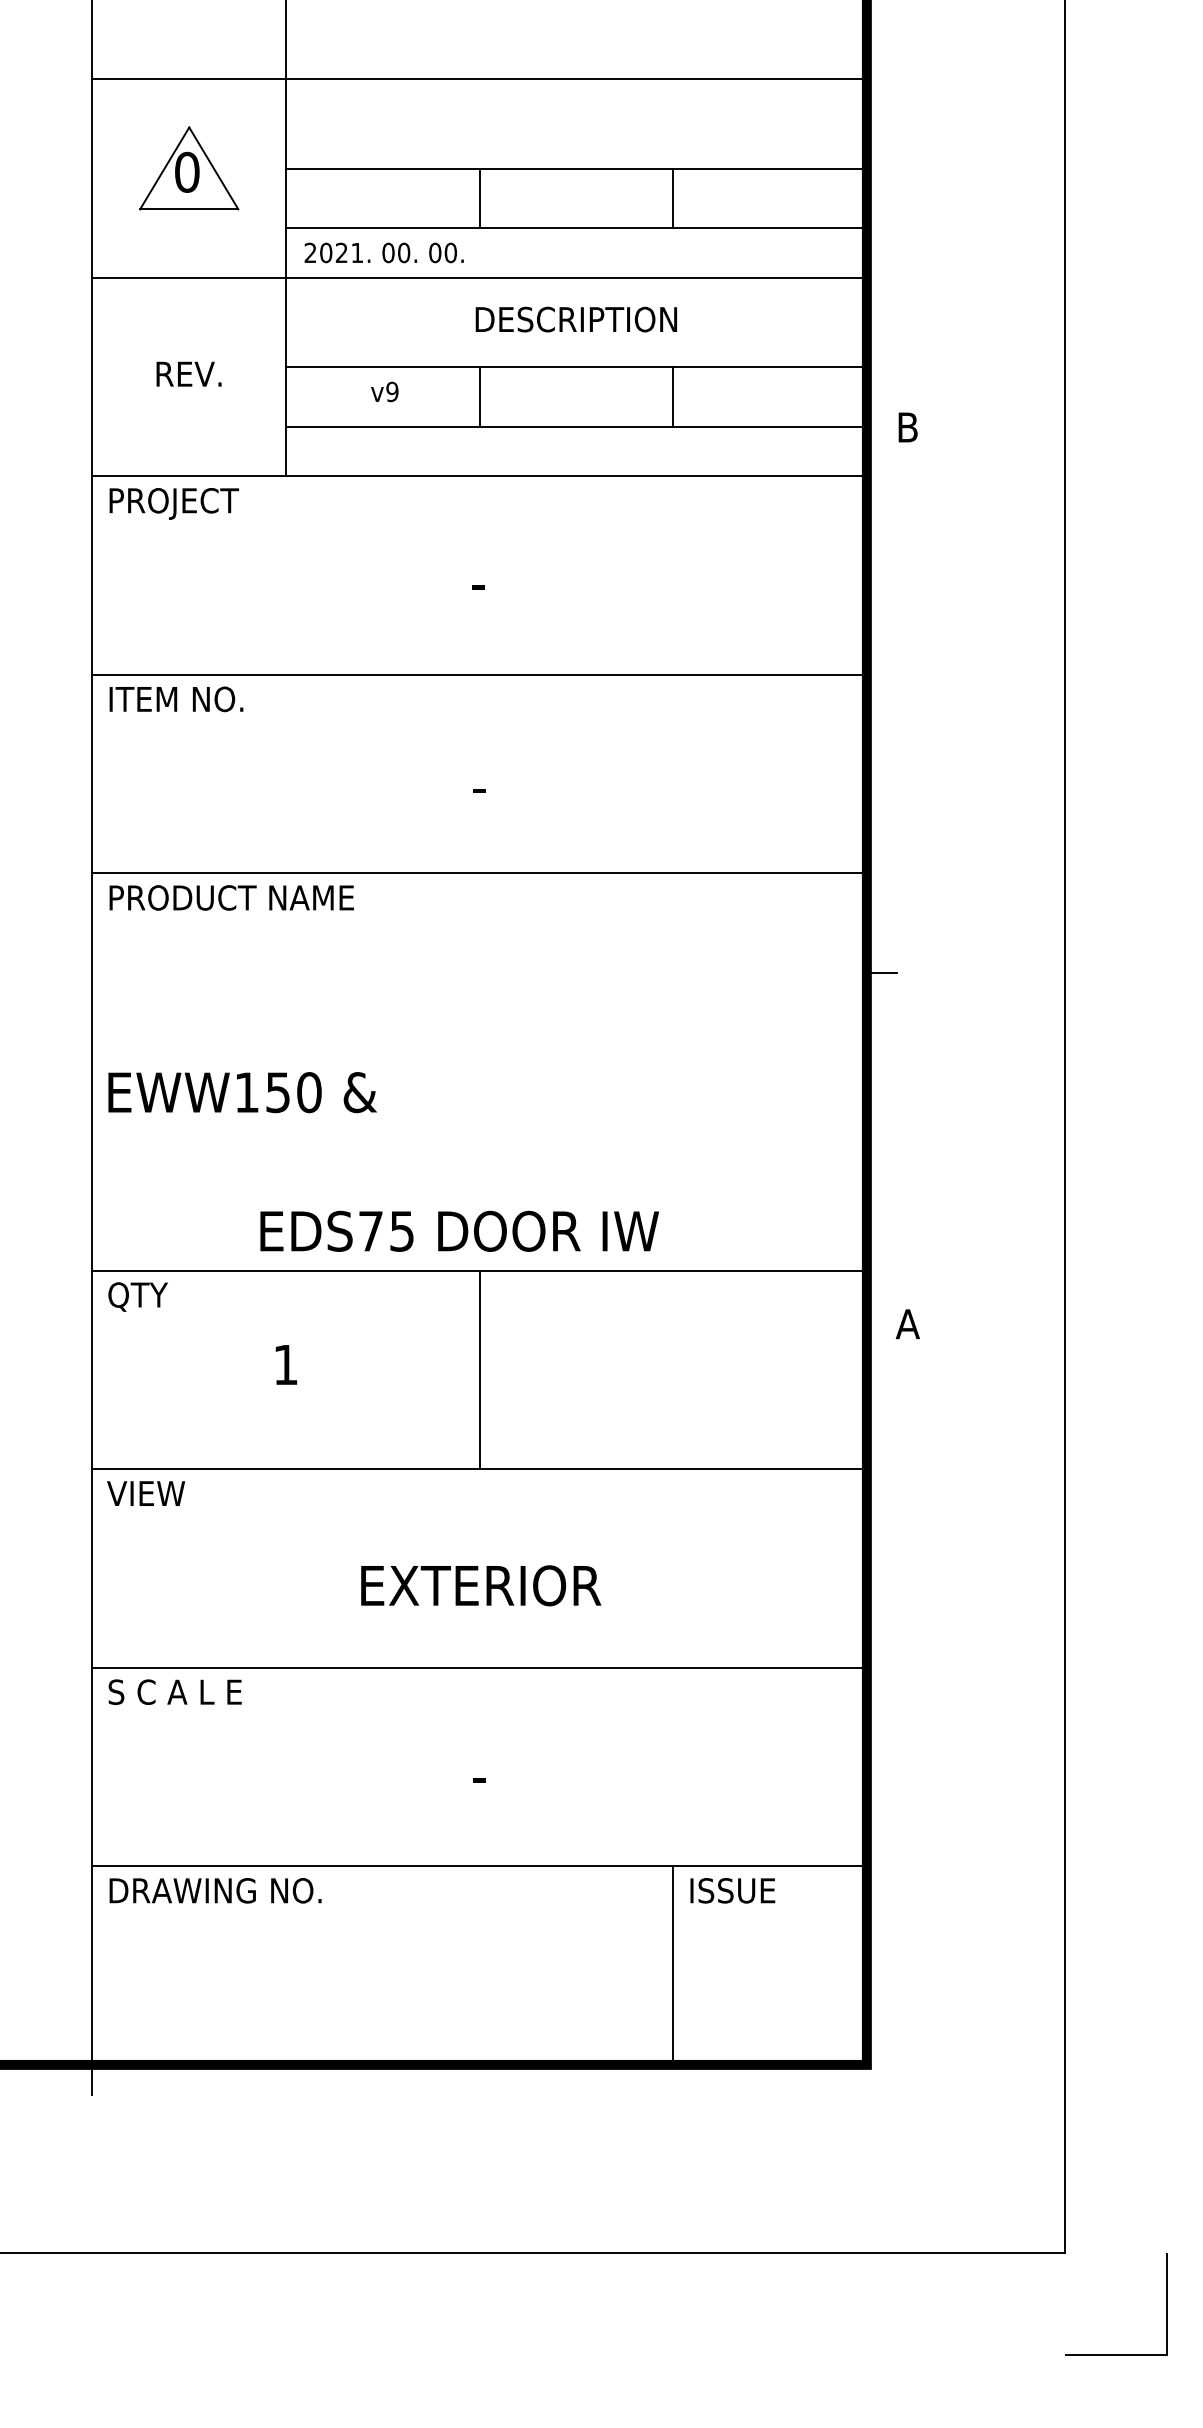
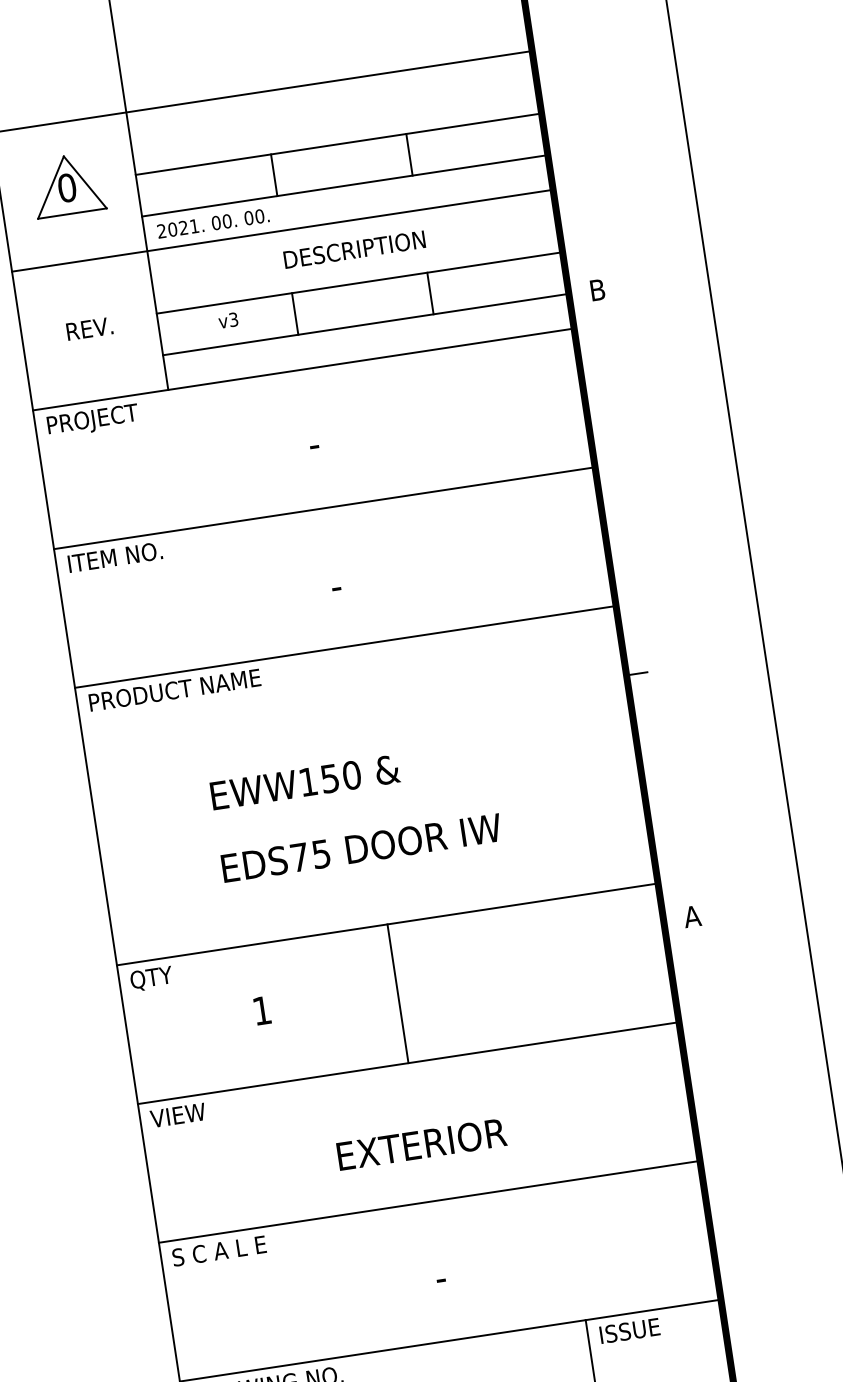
text: (392, 391) -> (233, 319), v9 -> v3
text: (242, 1092) -> (305, 782), moved
text: (459, 1230) -> (361, 847), moved

